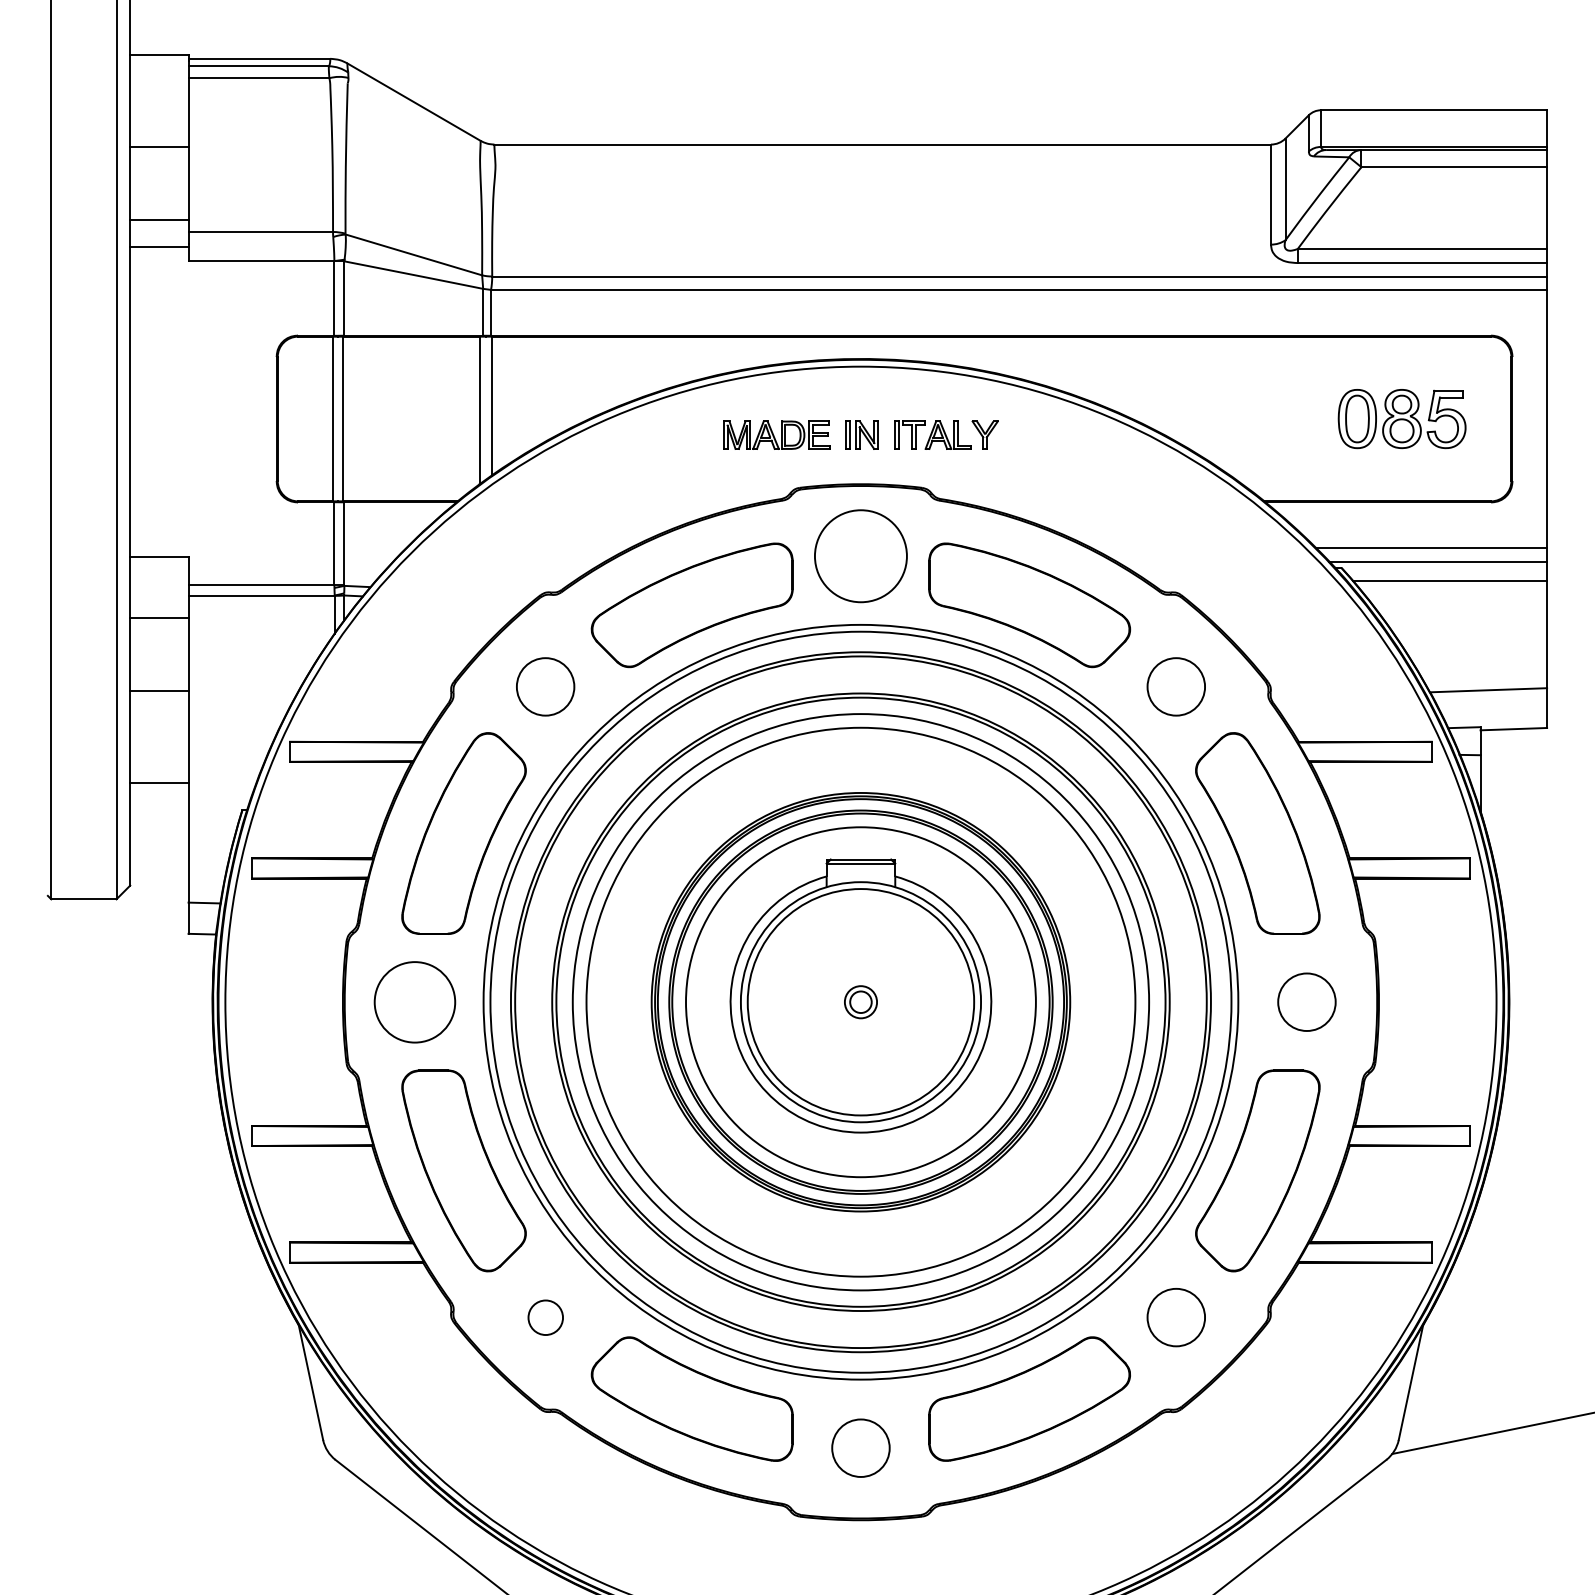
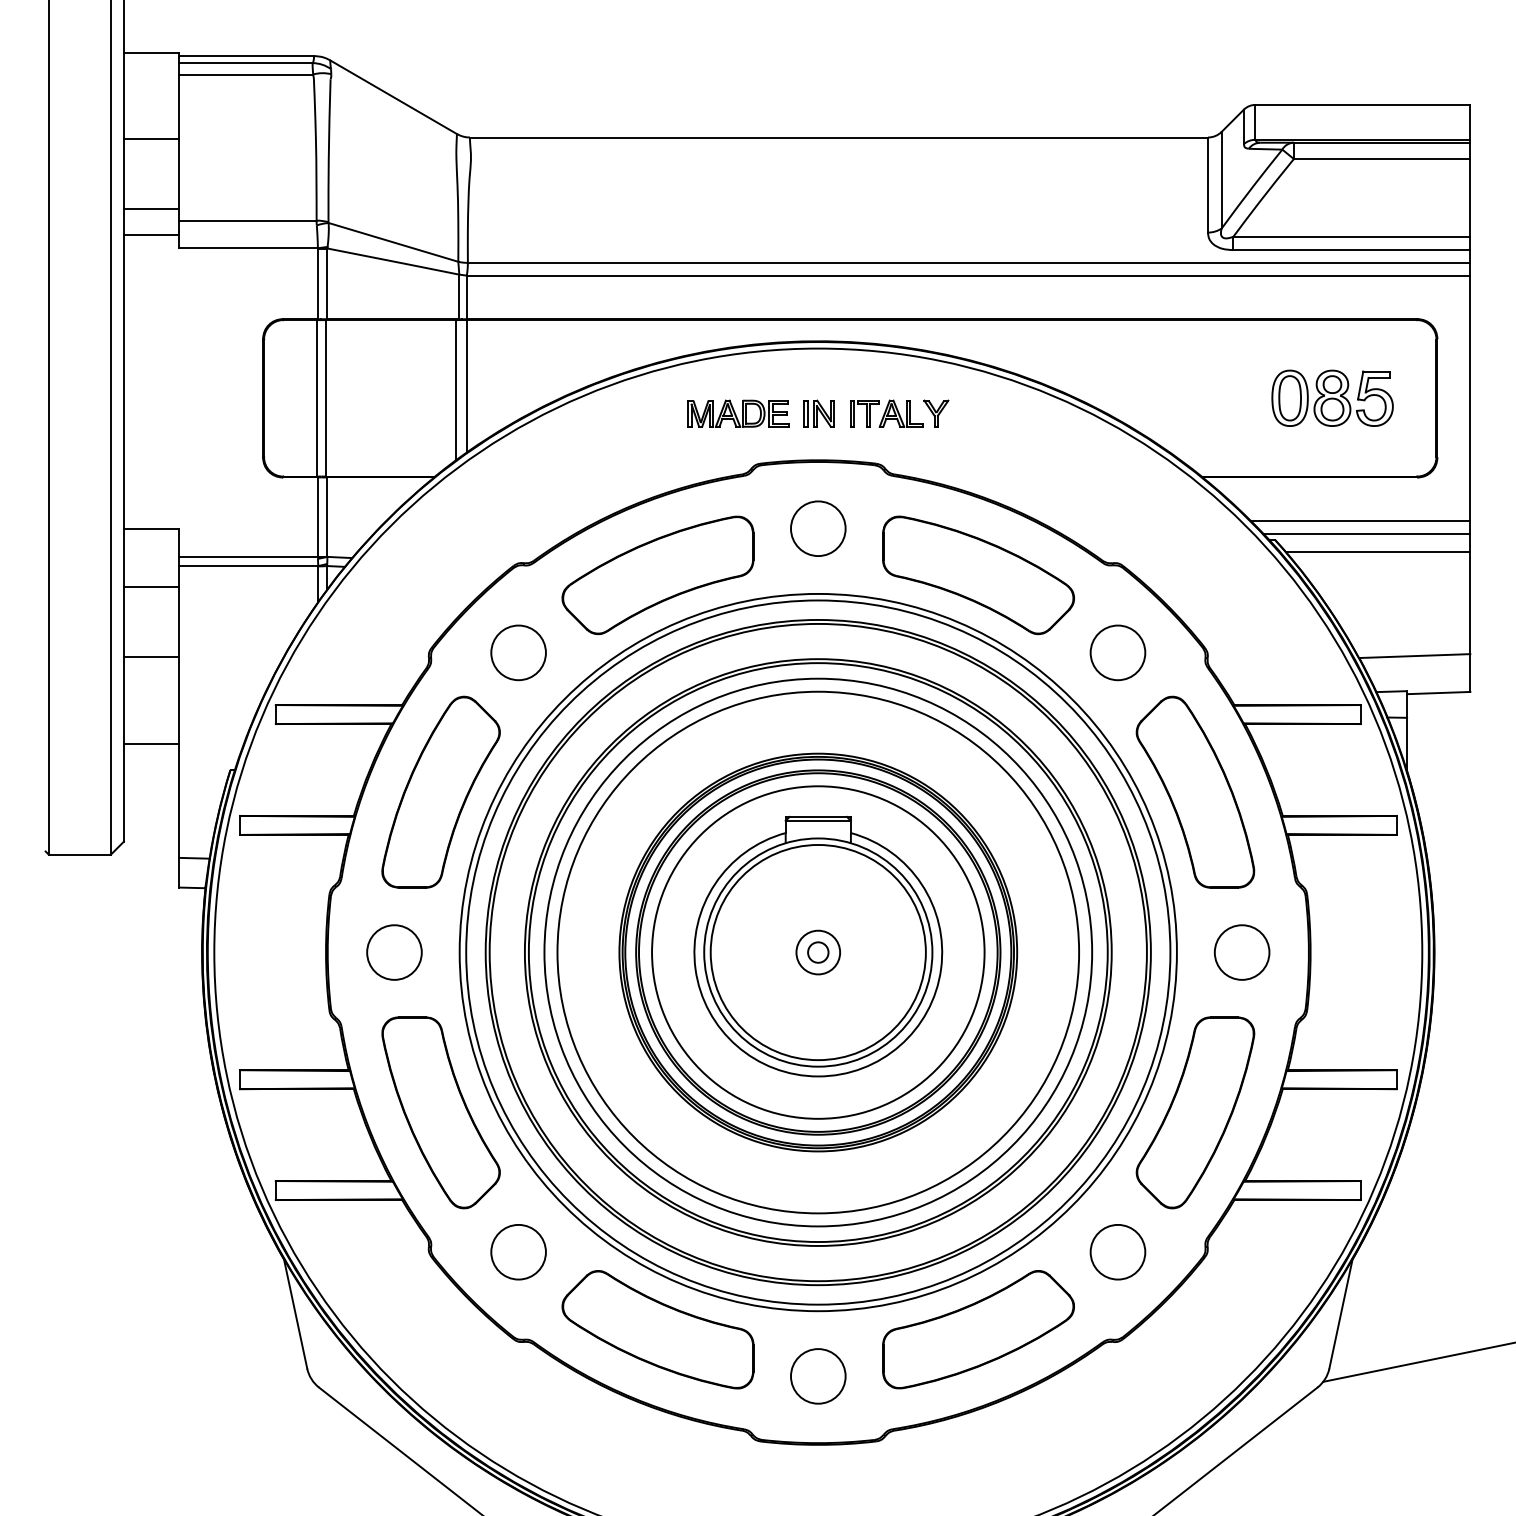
circle: (860, 556) -> (817, 528), size x0.62
circle: (414, 1001) -> (394, 951), size x0.71
circle: (860, 1002) -> (817, 952), size x1.43
circle: (545, 1317) -> (518, 1252), size x1.67

